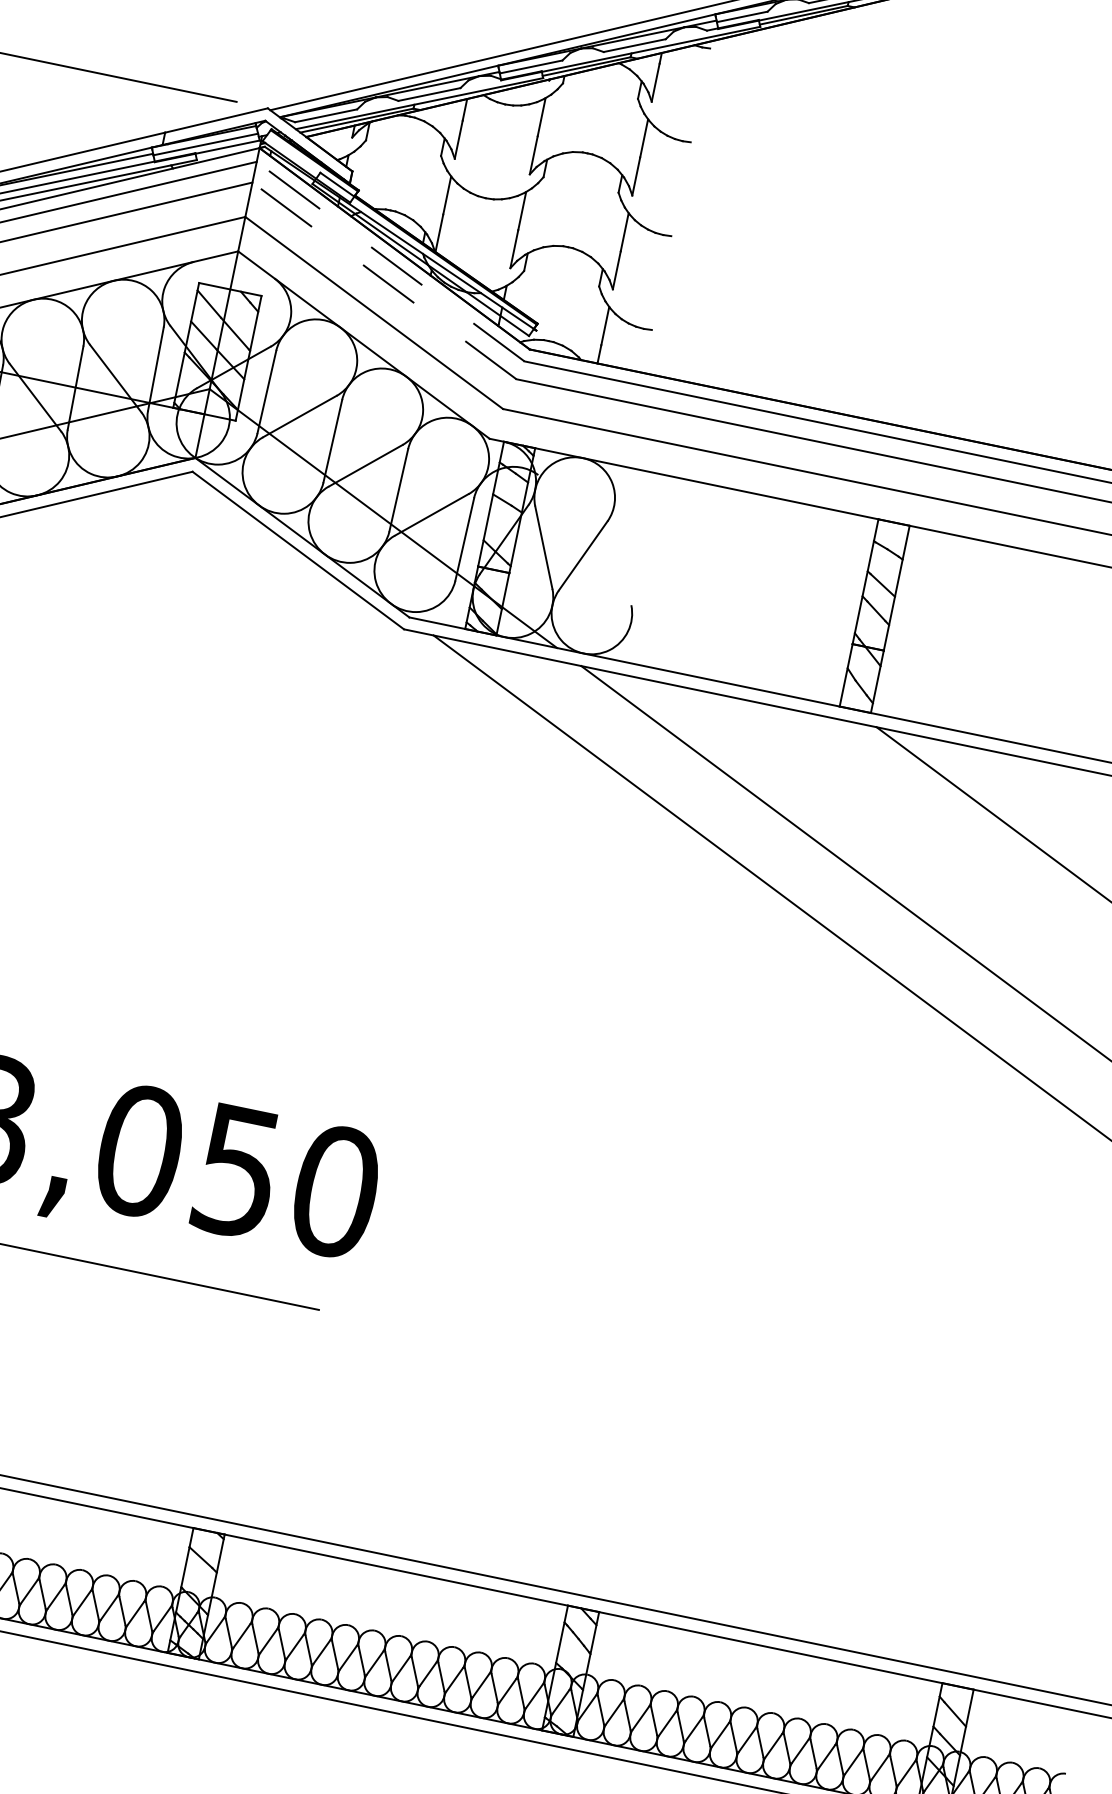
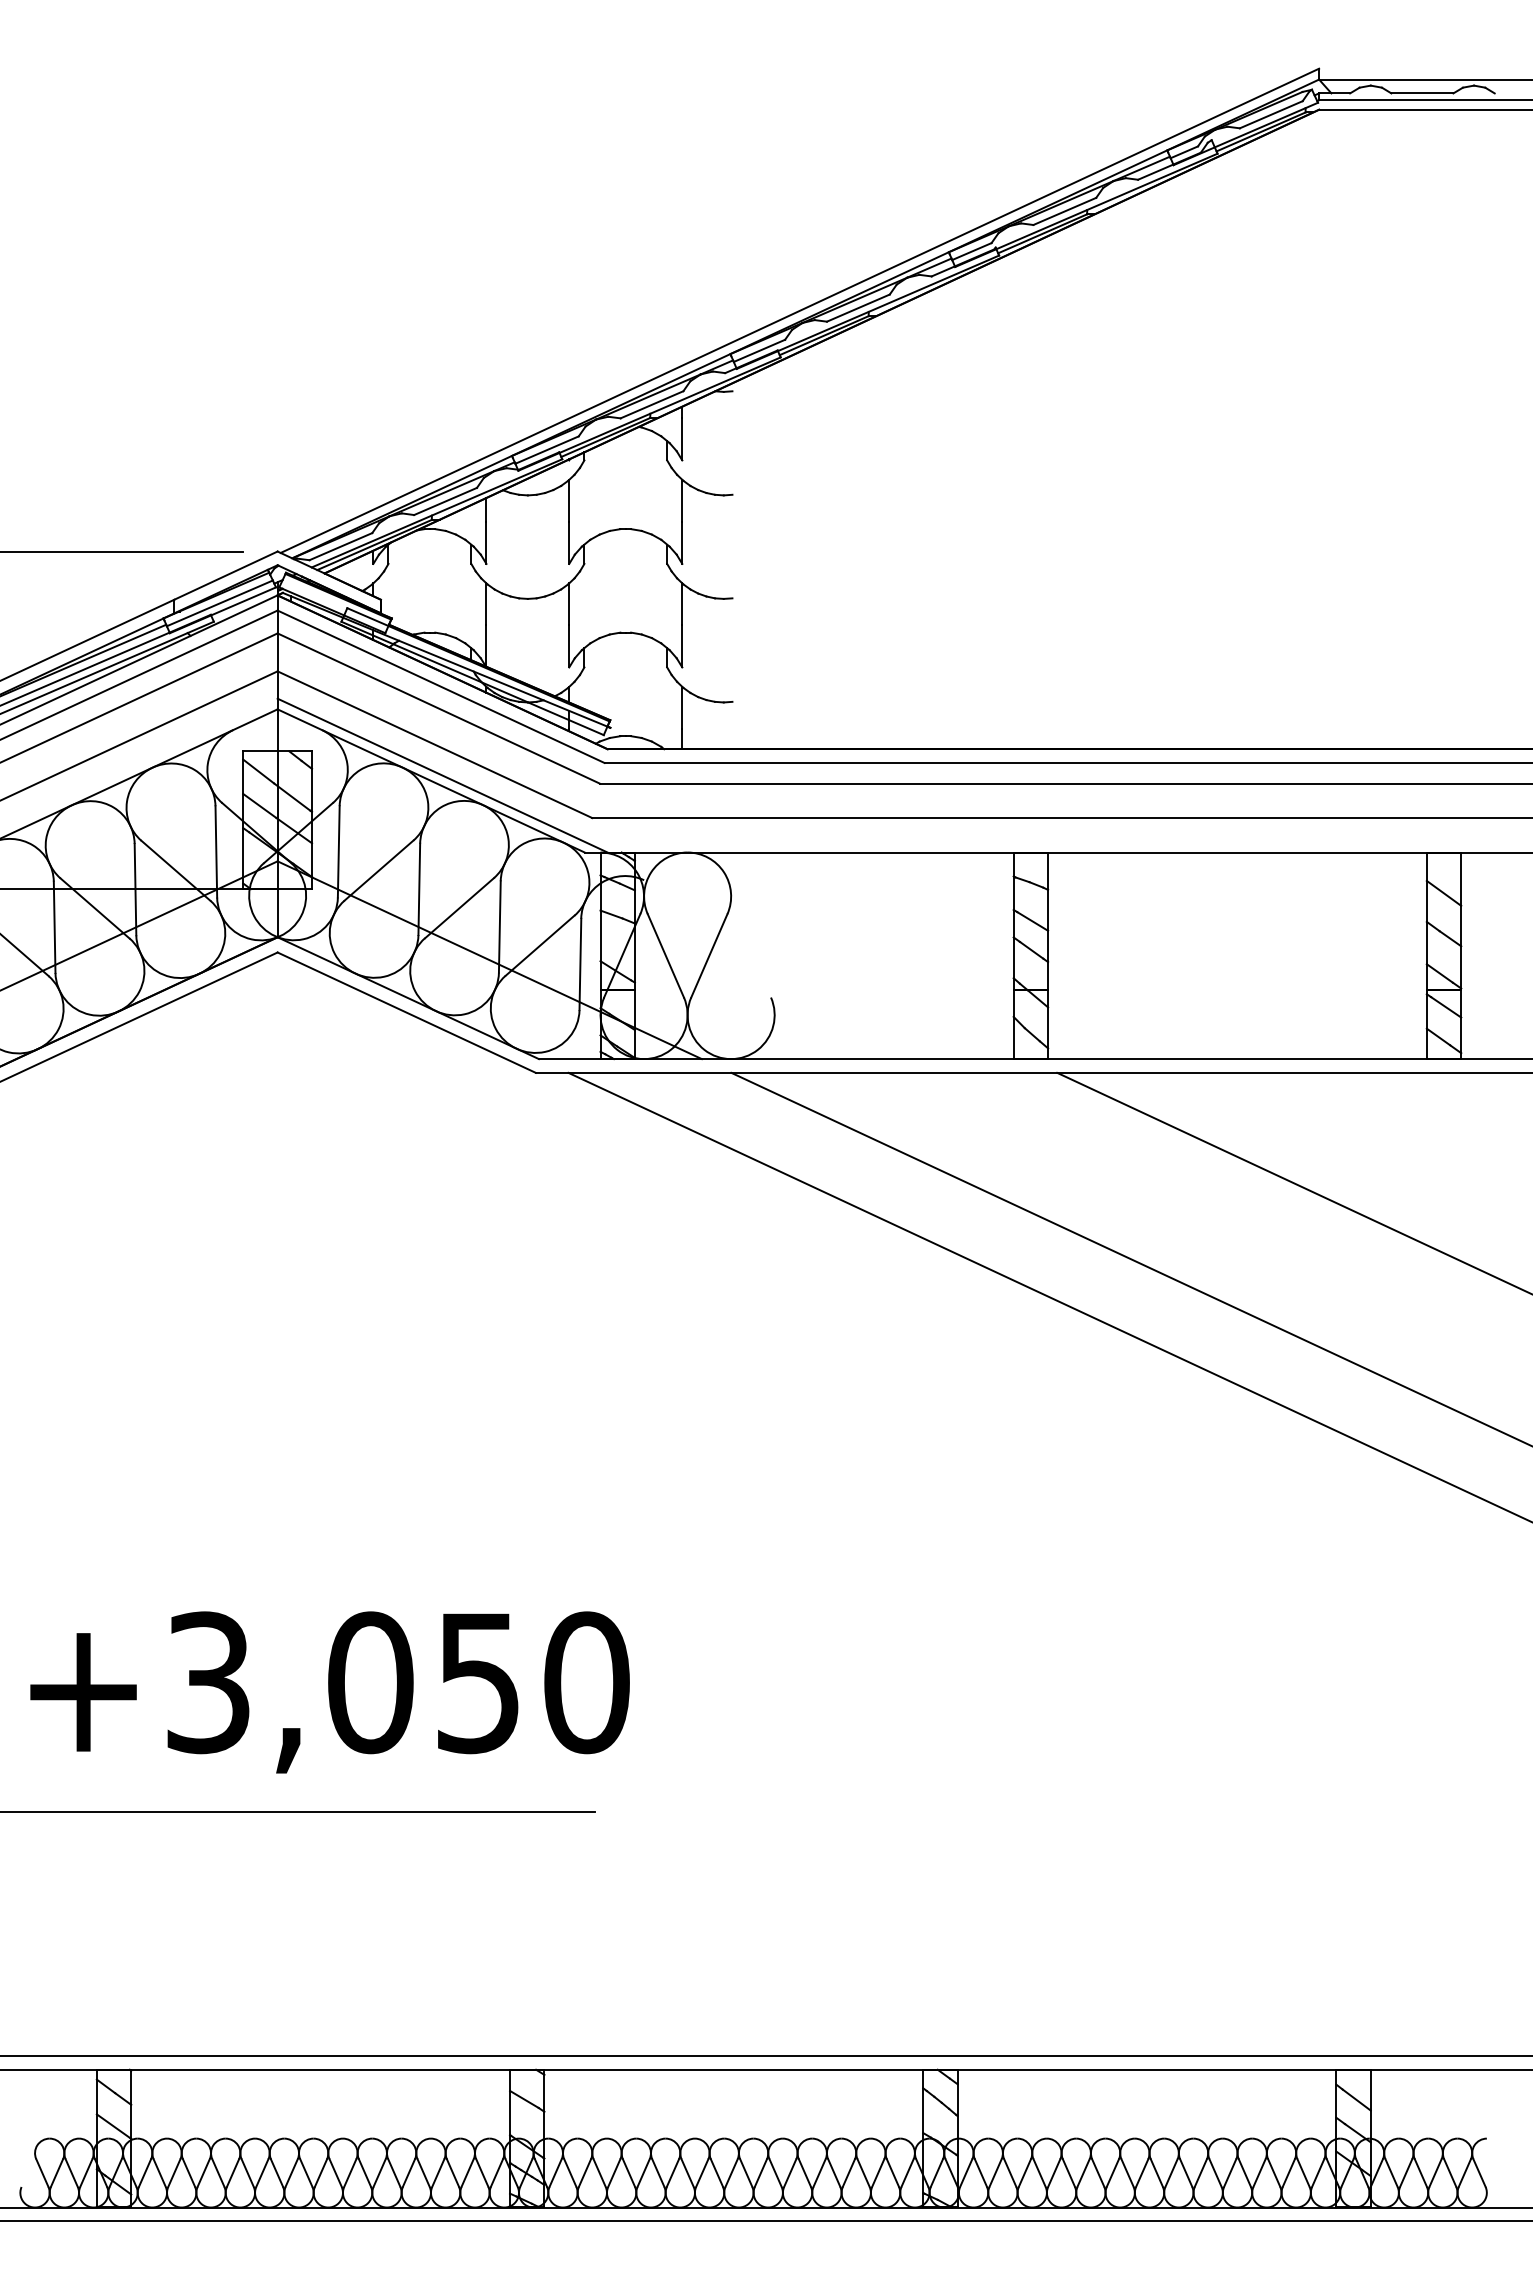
line: (390, 261) -> (440, 686), dashed -> solid
line: (384, 280) -> (438, 708), dashed -> solid
line: (375, 342) -> (442, 775), added

